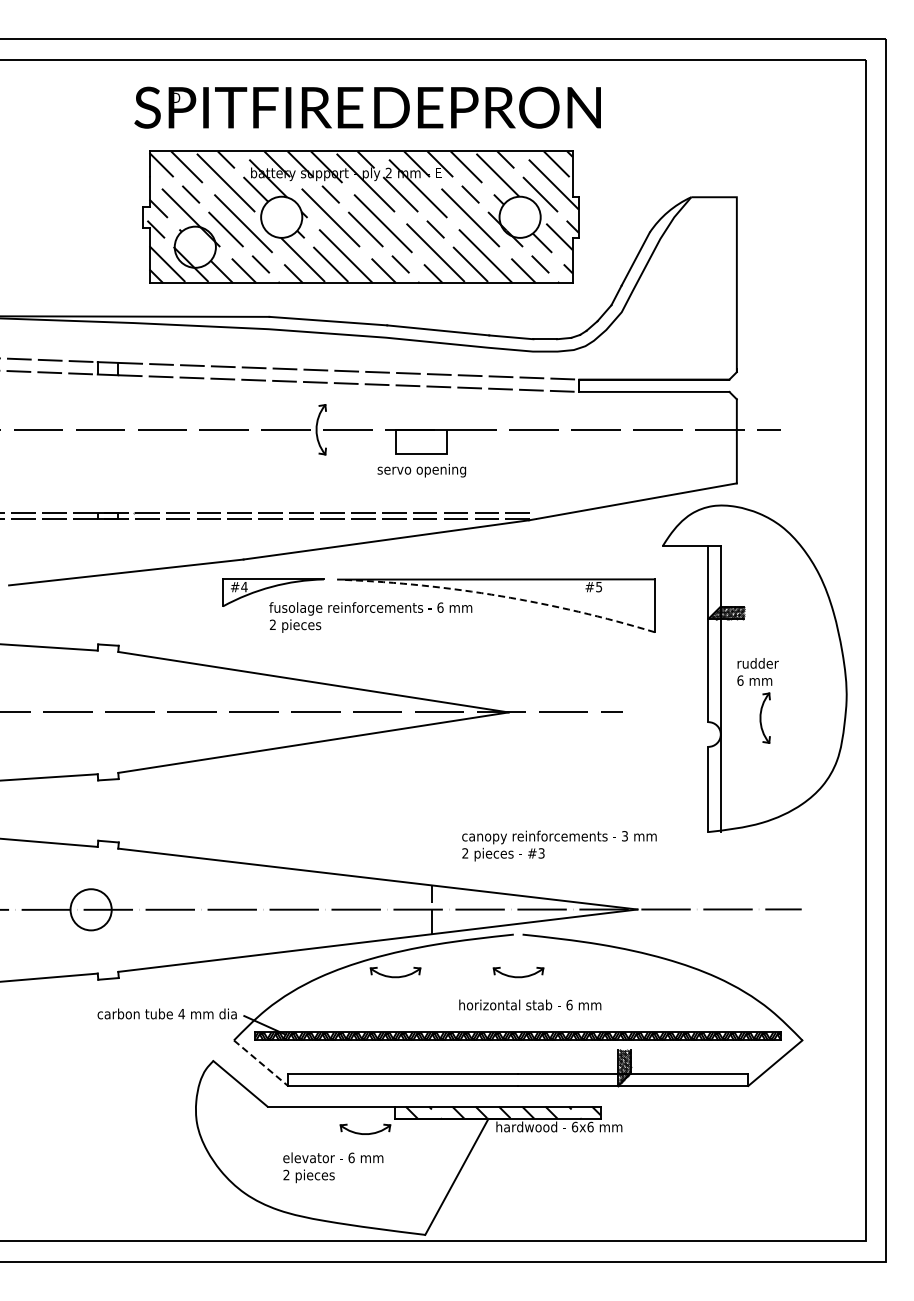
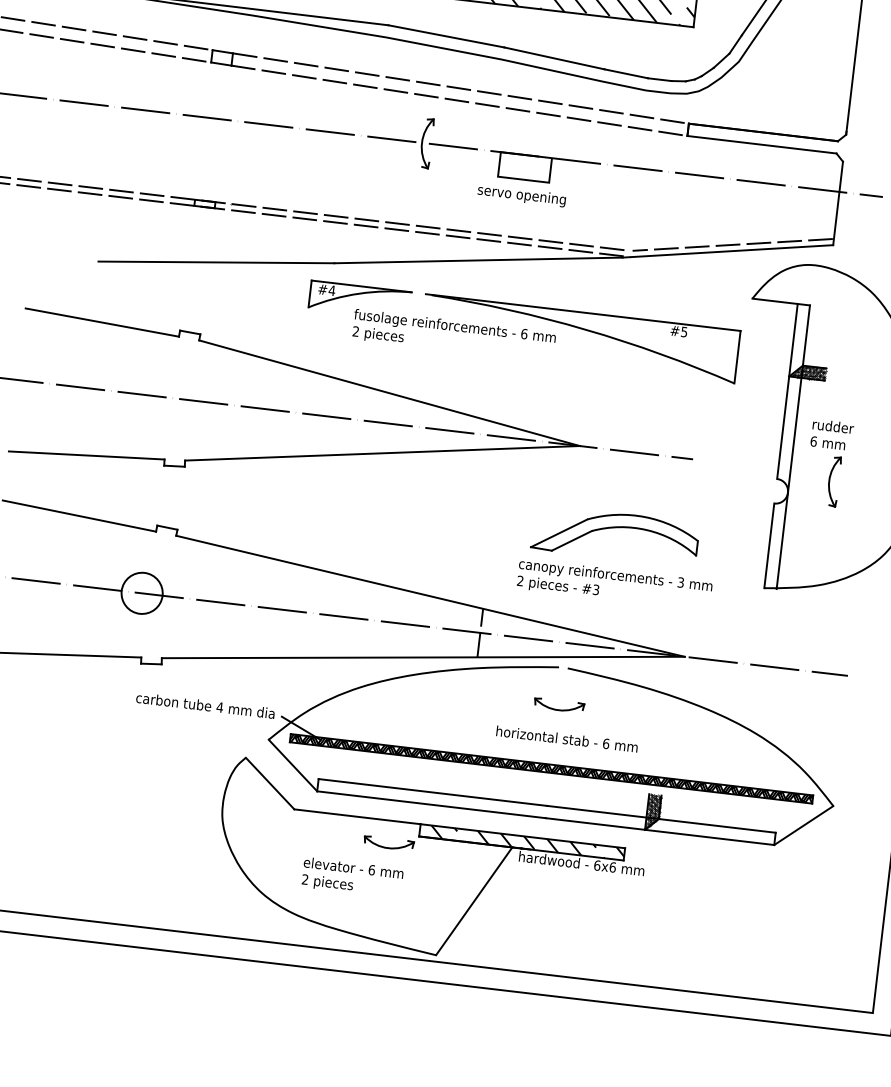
line: (636, 494) -> (732, 244), added
arc: (501, 596) -> (586, 330), dashed -> solid
part: (552, 790) -> (614, 528), added
part: (395, 972) -> (437, 691), removed
line: (261, 1063) -> (293, 765), dashed -> solid

